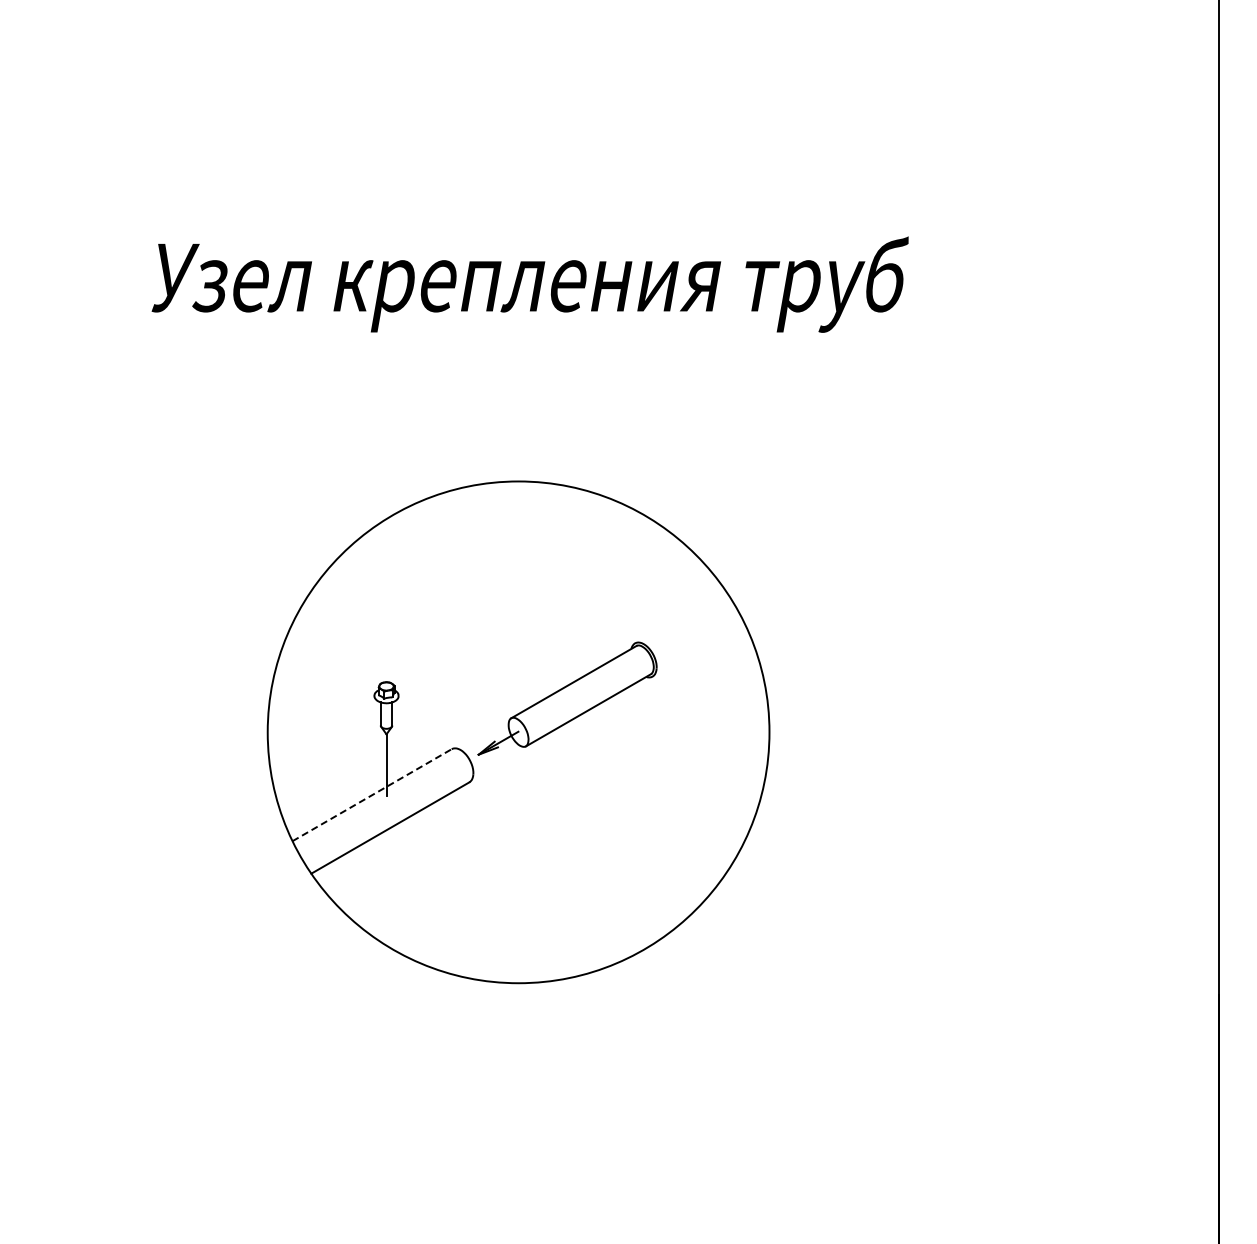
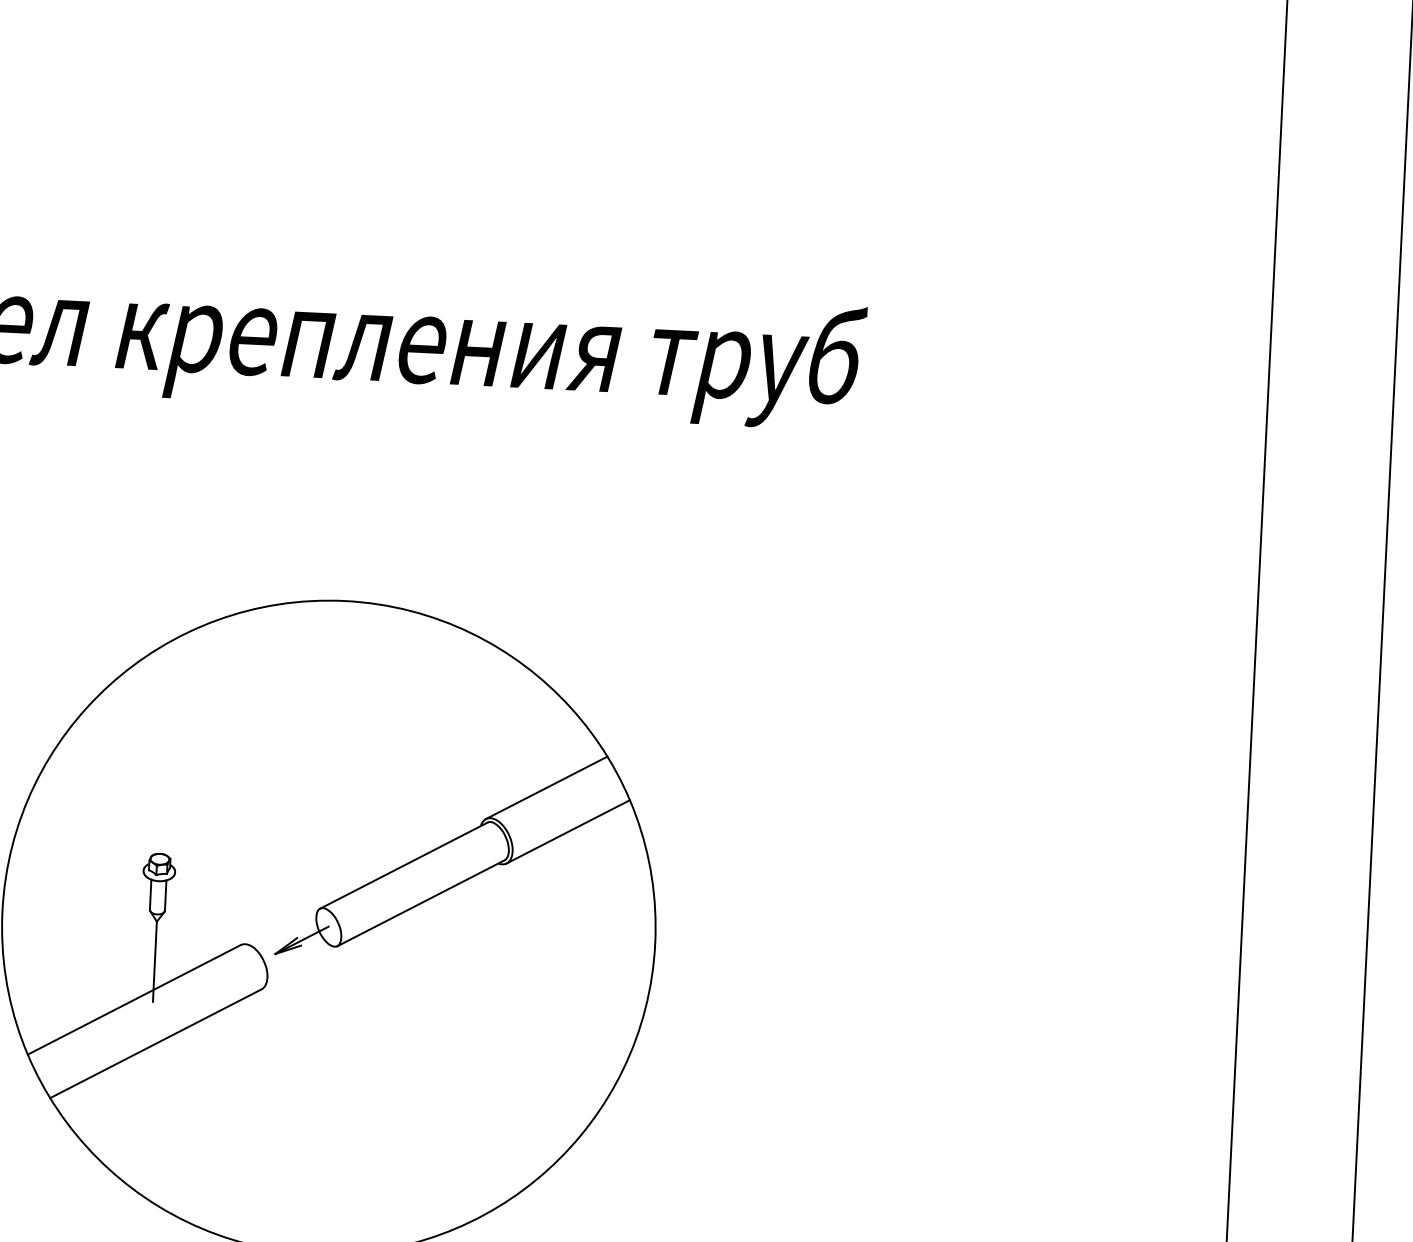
line: (679, 616) -> (545, 786), added
line: (698, 649) -> (568, 831), added
line: (372, 795) -> (134, 1000), dashed -> solid

